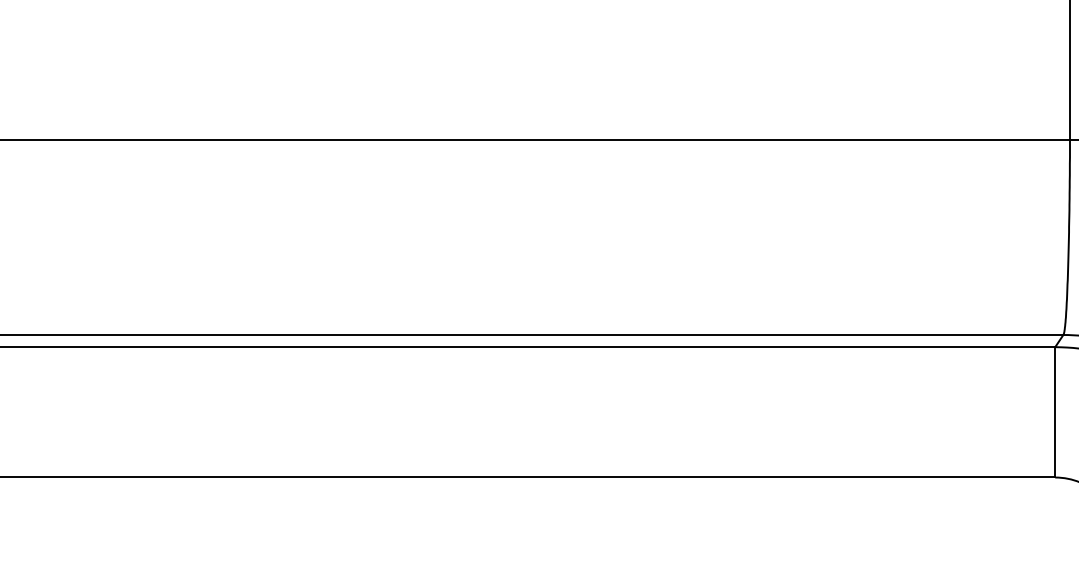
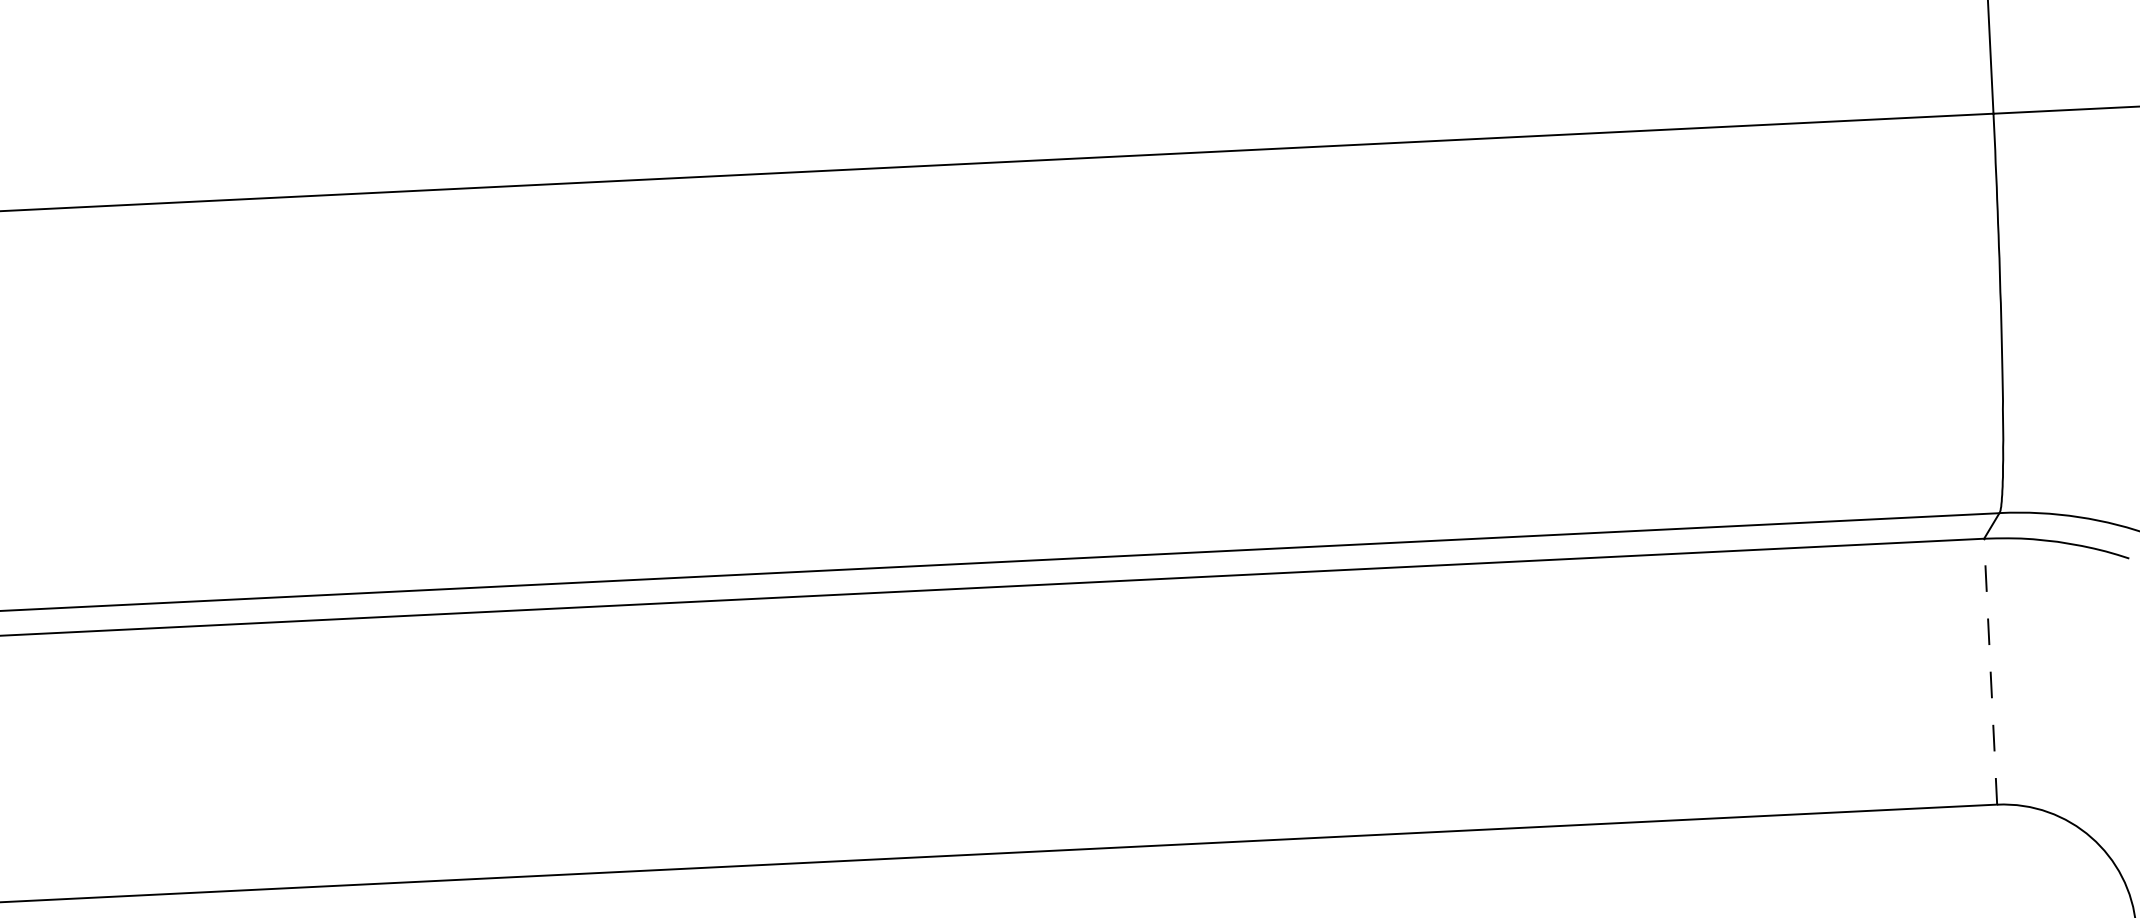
line: (1055, 411) -> (1991, 669), solid -> dashed

